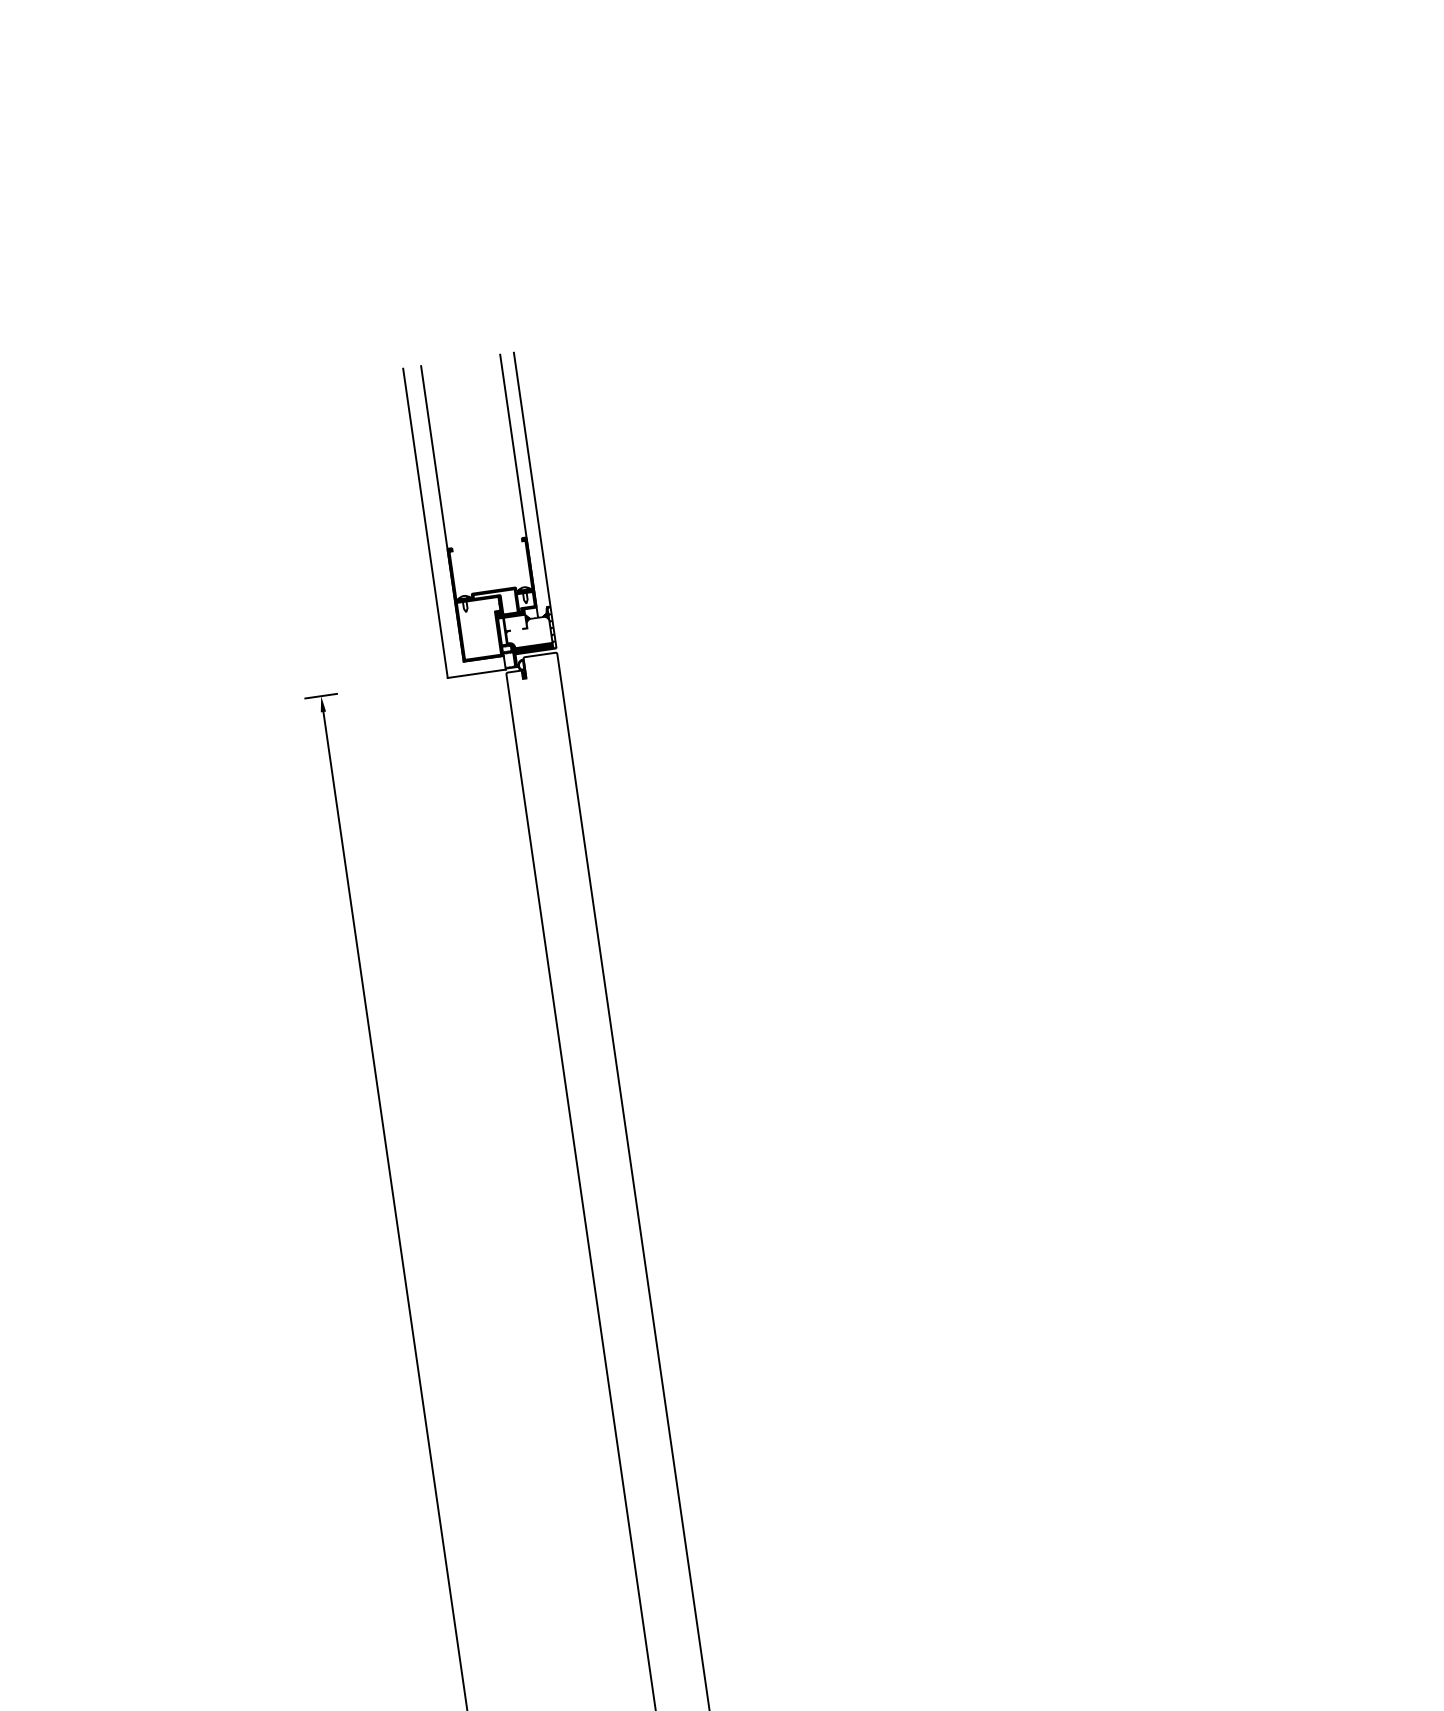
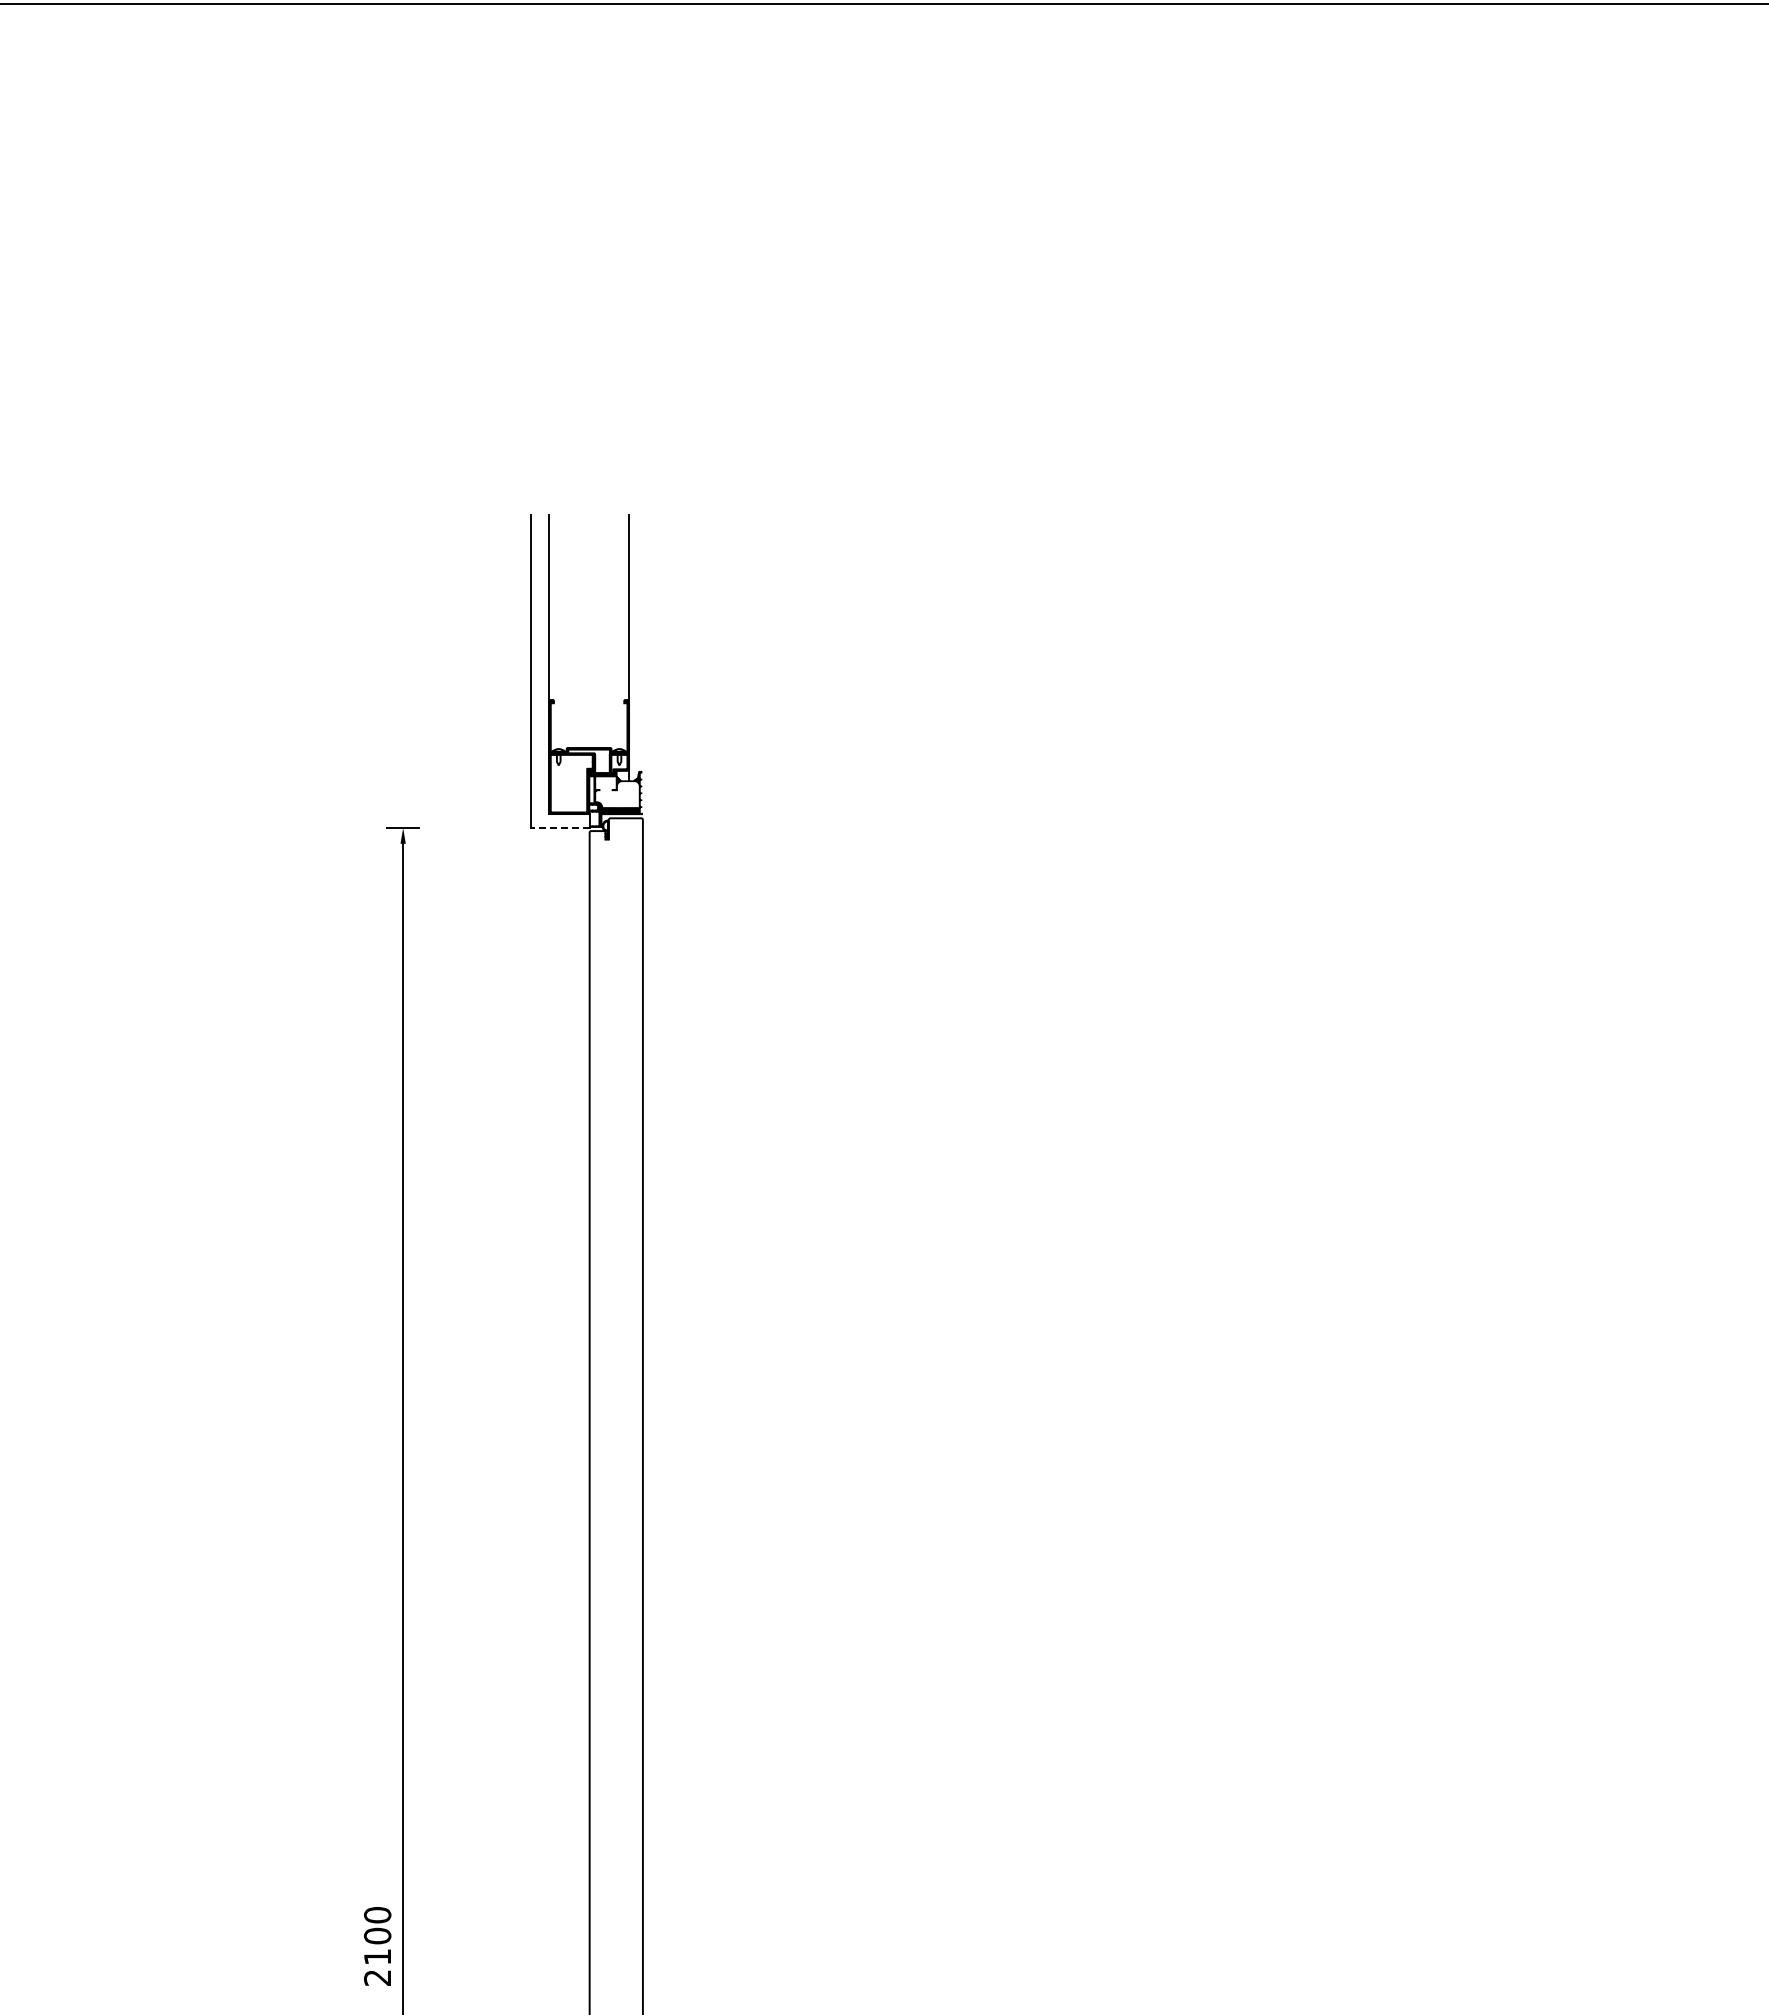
line: (534, 500) -> (642, 664), removed
line: (475, 673) -> (559, 827), solid -> dashed

